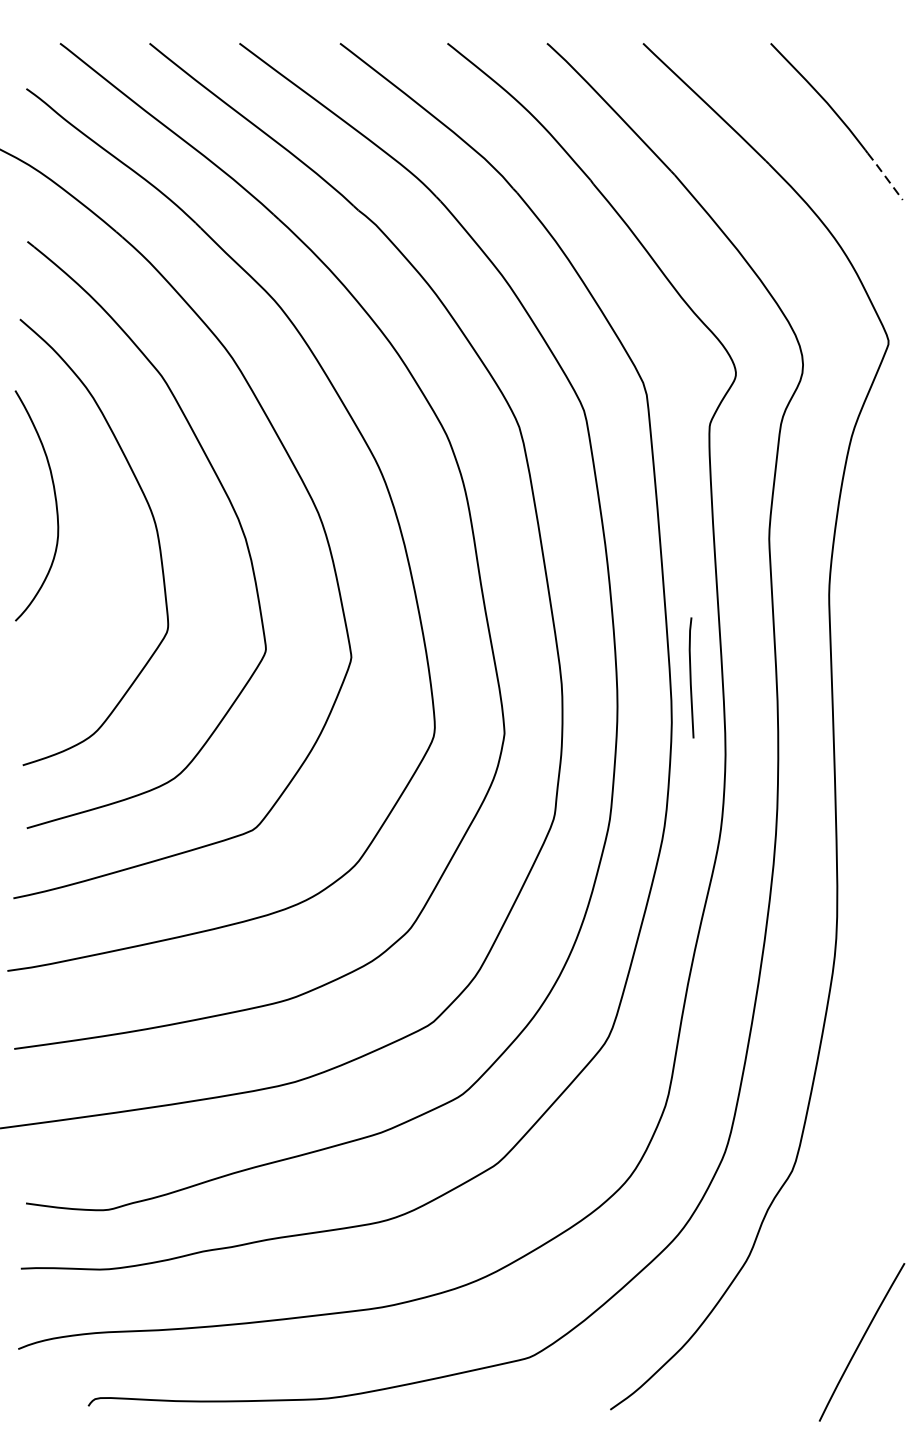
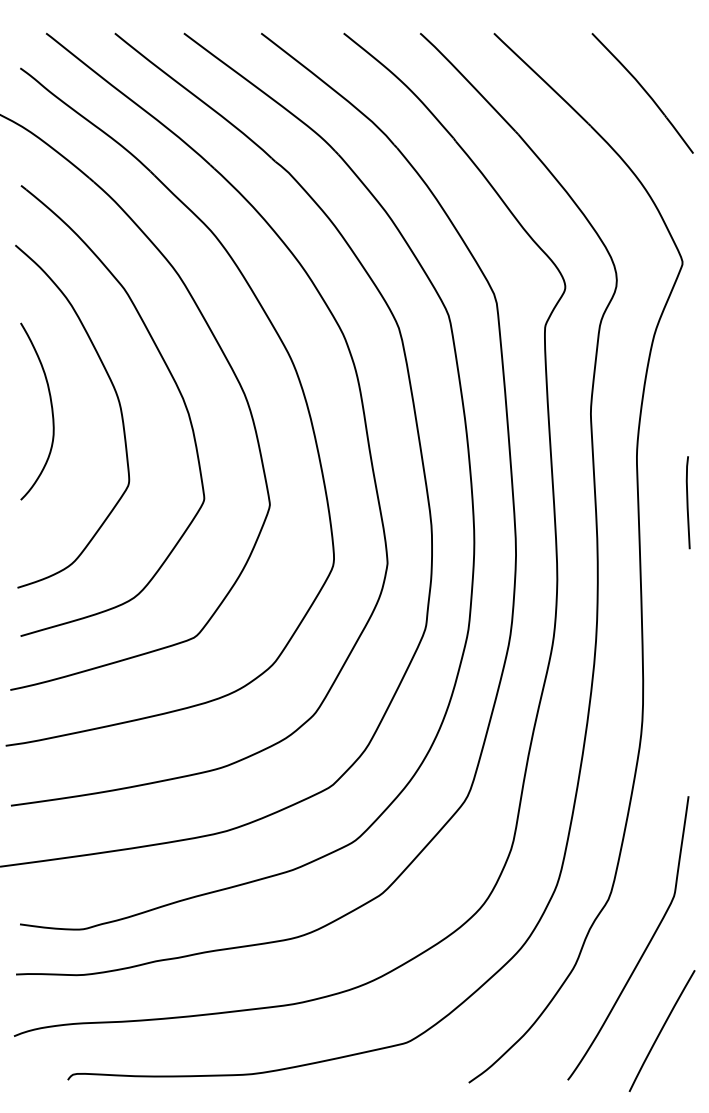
line: (884, 176) -> (679, 135), dashed -> solid
curve: (55, 505) -> (51, 411), moved
curve: (690, 677) -> (687, 502), moved
curve: (840, 1233) -> (645, 947), added

